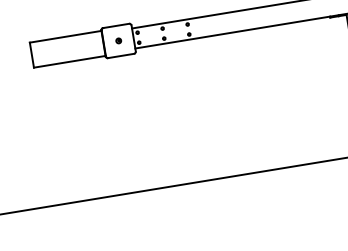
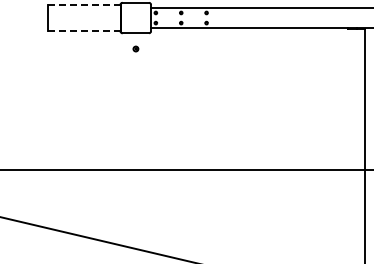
line: (65, 36) -> (84, 5), solid -> dashed
part: (118, 40) -> (135, 48), moved
line: (70, 61) -> (84, 30), solid -> dashed

